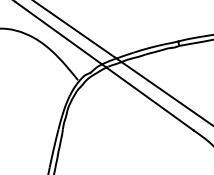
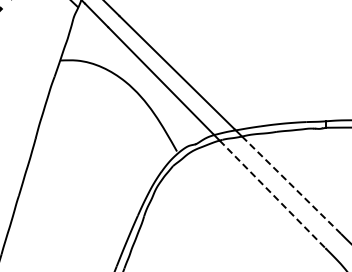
line: (161, 90) -> (291, 185), solid -> dashed
line: (149, 98) -> (272, 194), solid -> dashed

